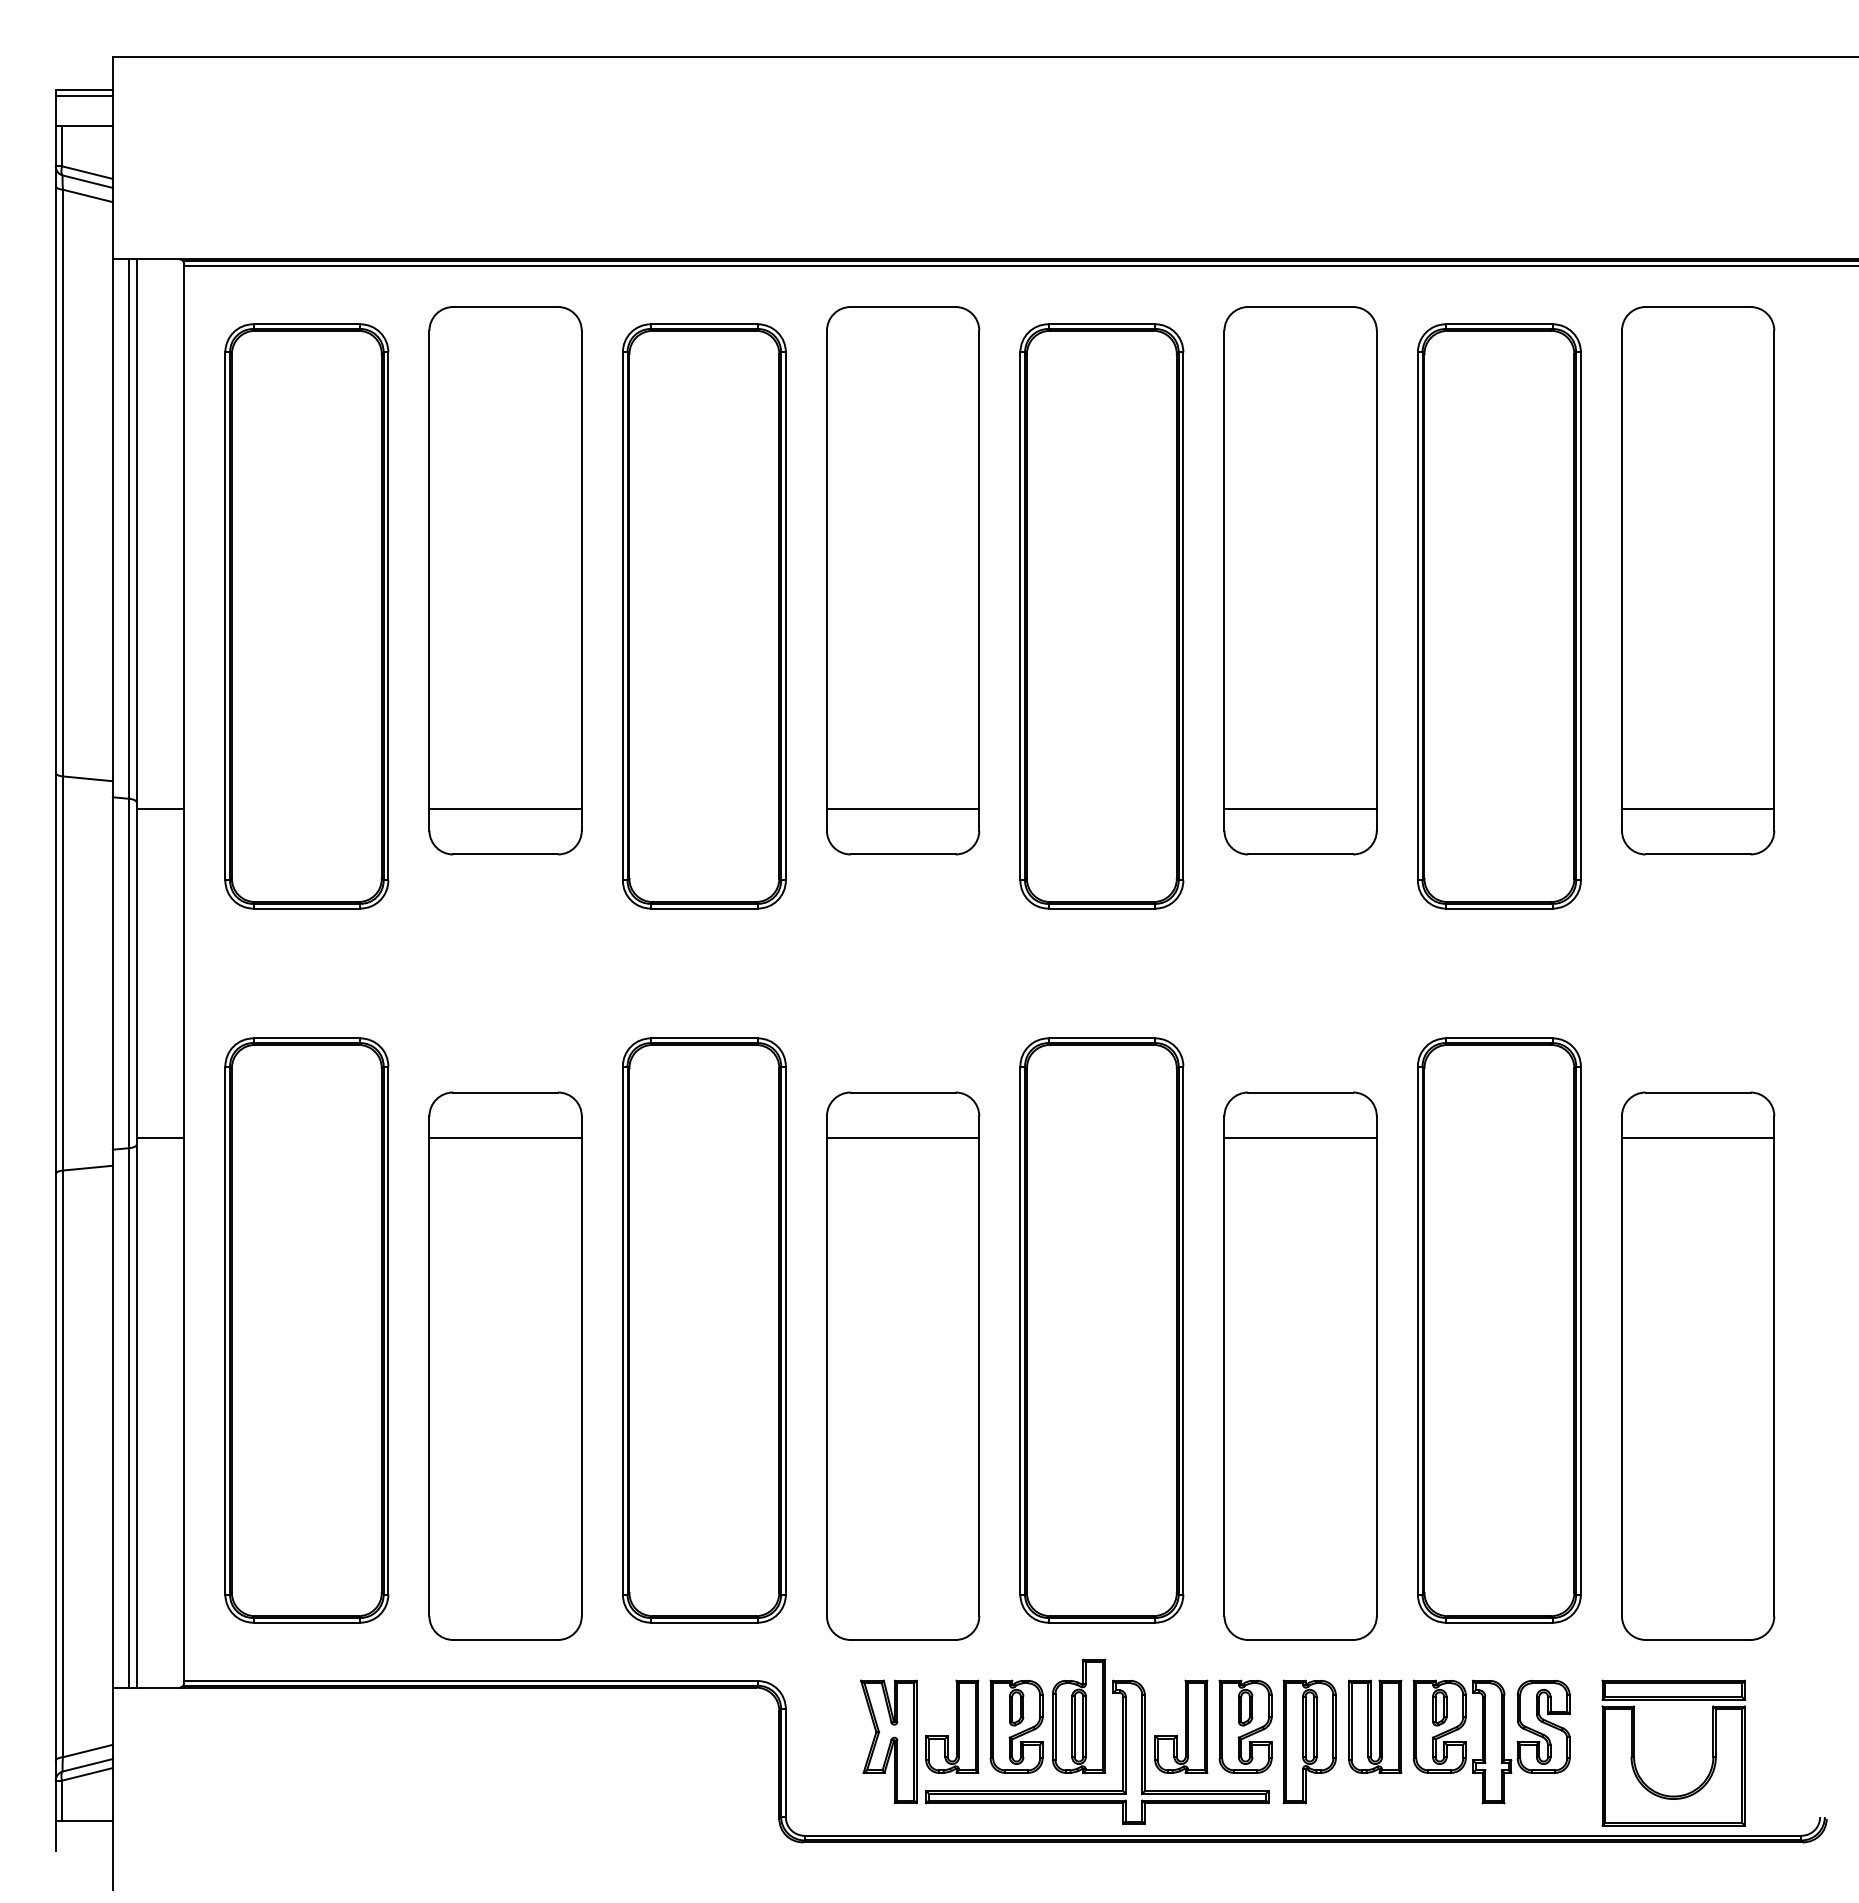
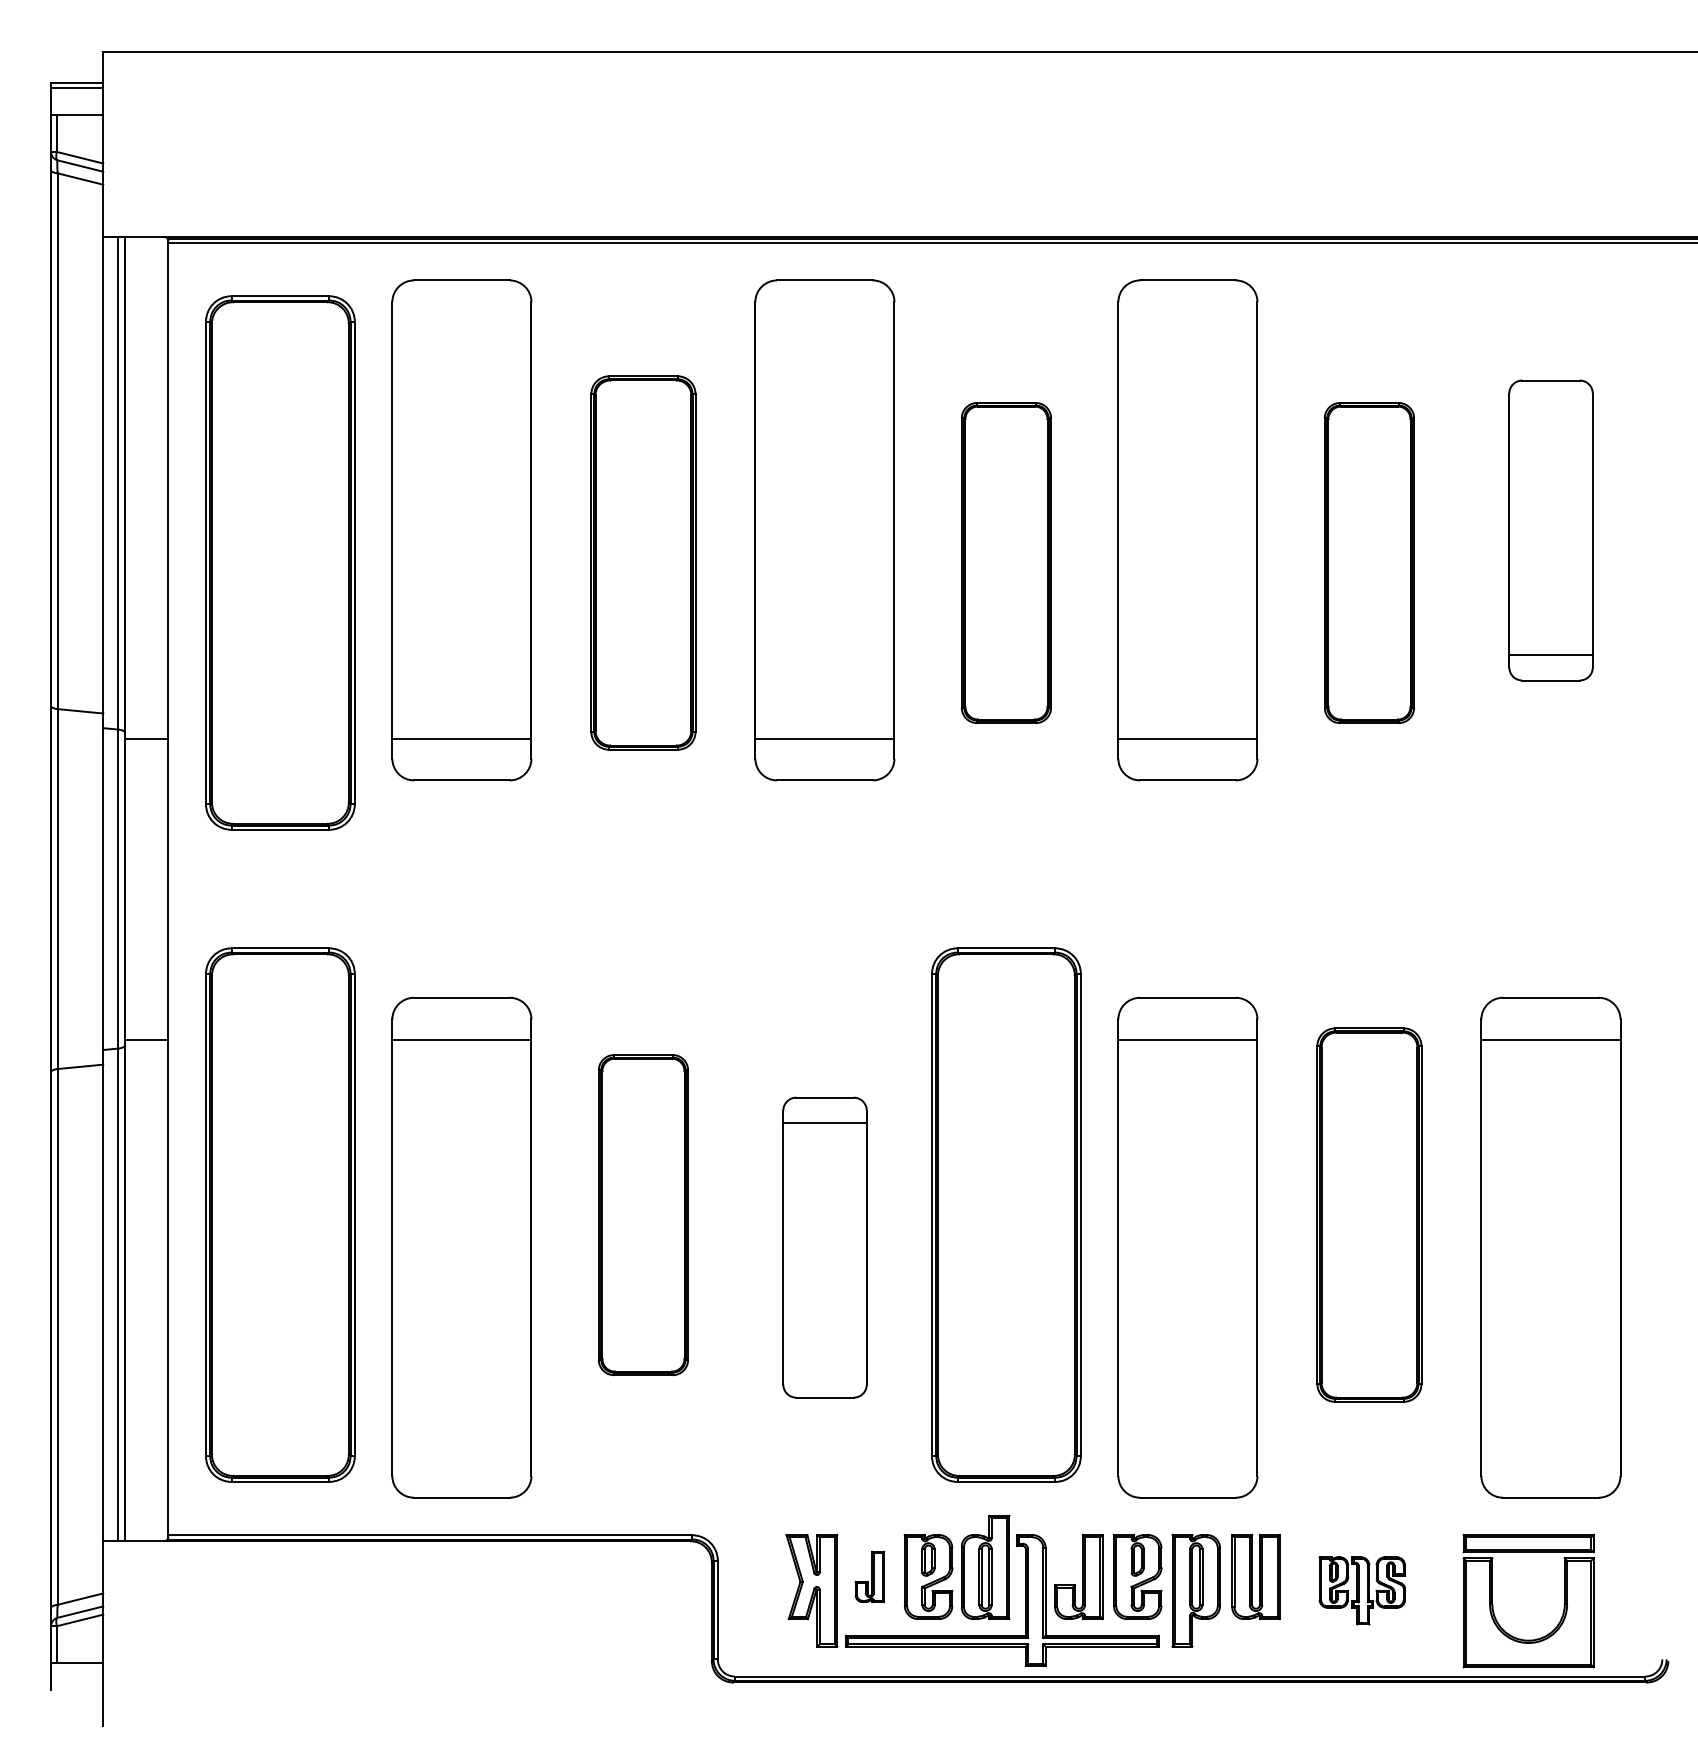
part: (1698, 580) -> (1551, 530), size x0.6
part: (704, 616) -> (643, 563), size x0.7
part: (1101, 616) -> (1006, 563), size x0.6
part: (1499, 616) -> (1369, 563), size x0.6
part: (704, 1330) -> (643, 1215), size x0.6
part: (1499, 1330) -> (1369, 1215), size x0.7
part: (903, 1365) -> (825, 1247), size x0.6
part: (952, 1726) -> (870, 1576), size x0.6
part: (1491, 1741) -> (1362, 1590), size x0.6

